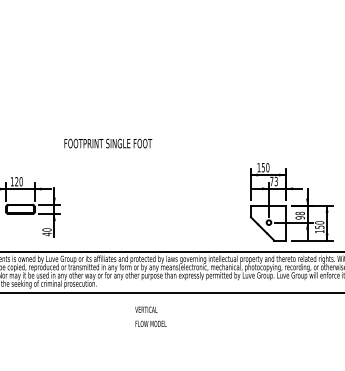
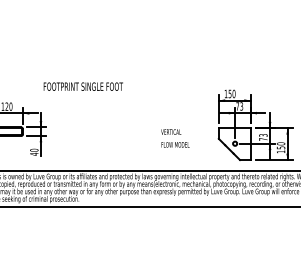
text: (108, 143) -> (83, 86), moved
text: (299, 215) -> (262, 137), 98 -> 73
text: (150, 316) -> (174, 138), moved

